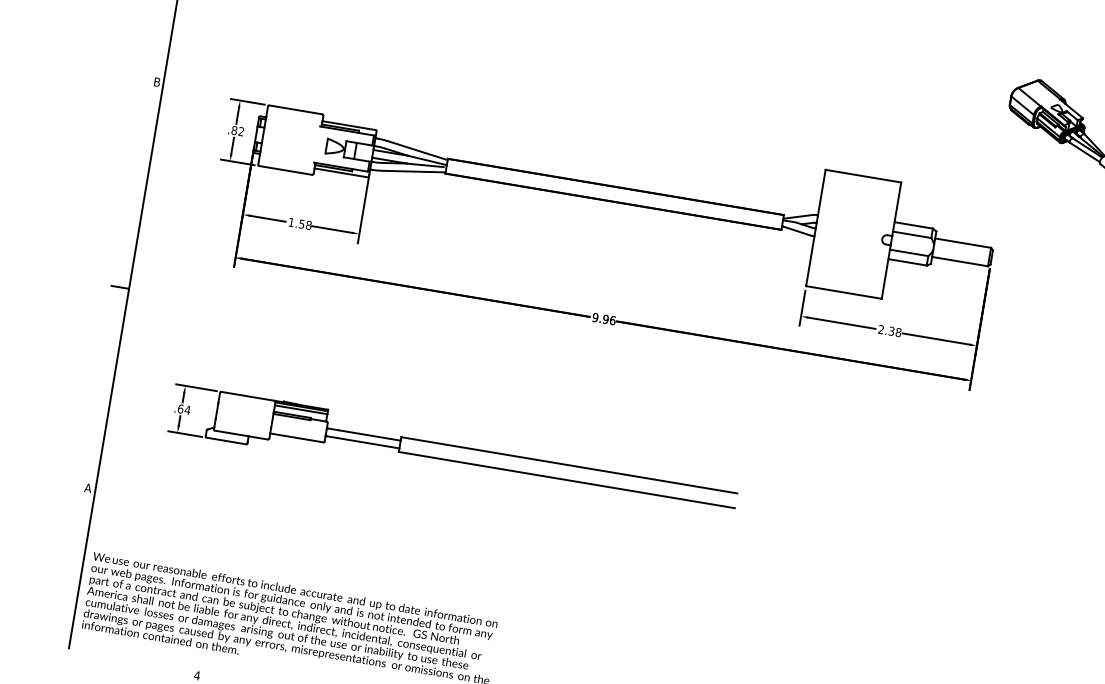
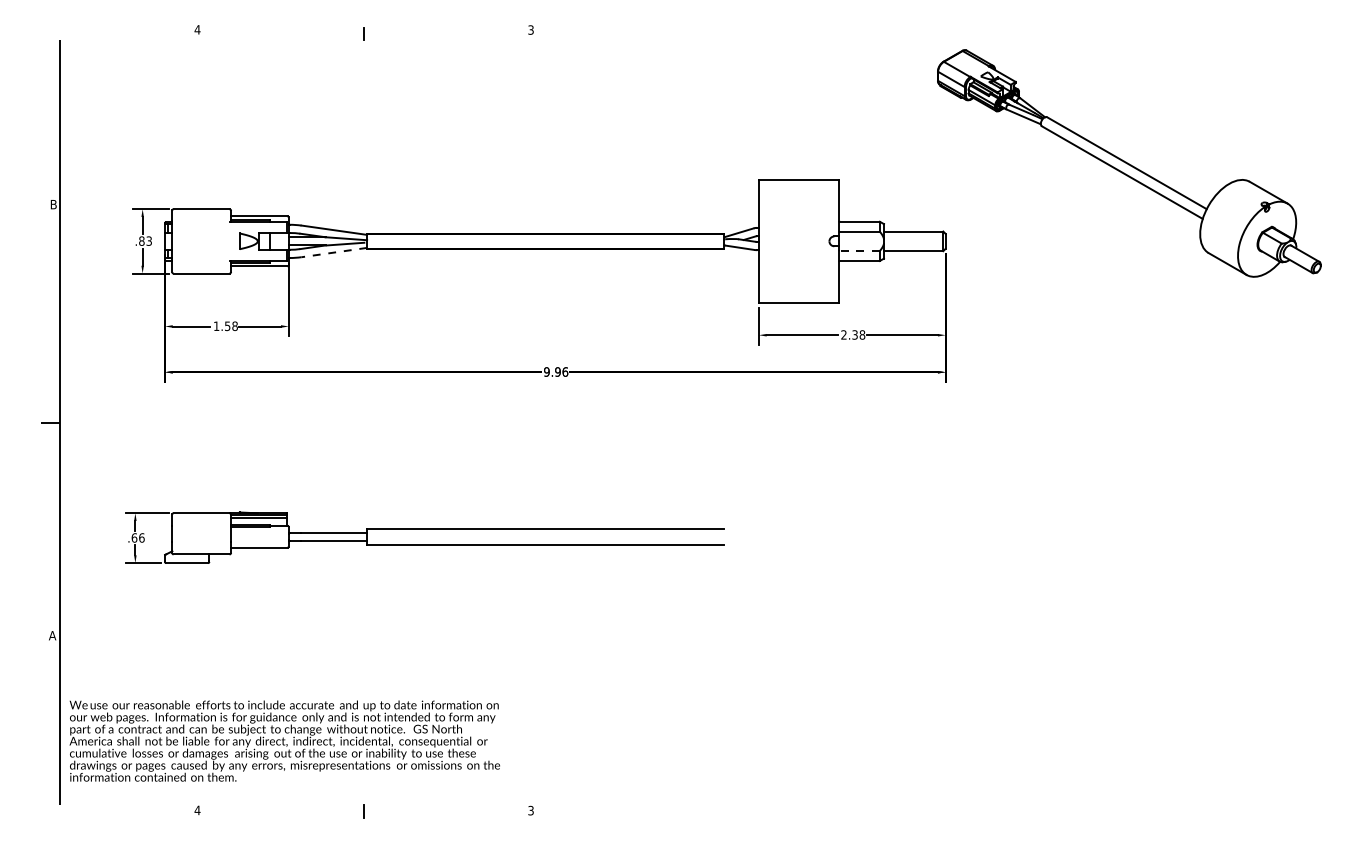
text: (240, 130) -> (148, 240), .82 -> .83
line: (413, 171) -> (333, 252), solid -> dashed
line: (909, 252) -> (859, 250), solid -> dashed
text: (187, 409) -> (141, 537), .64 -> .66

